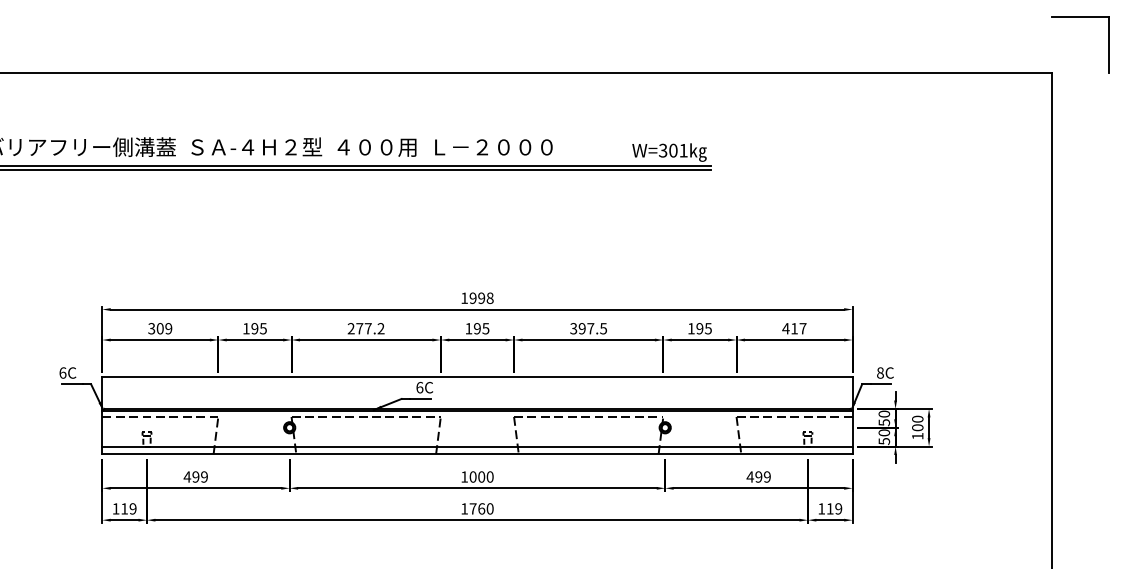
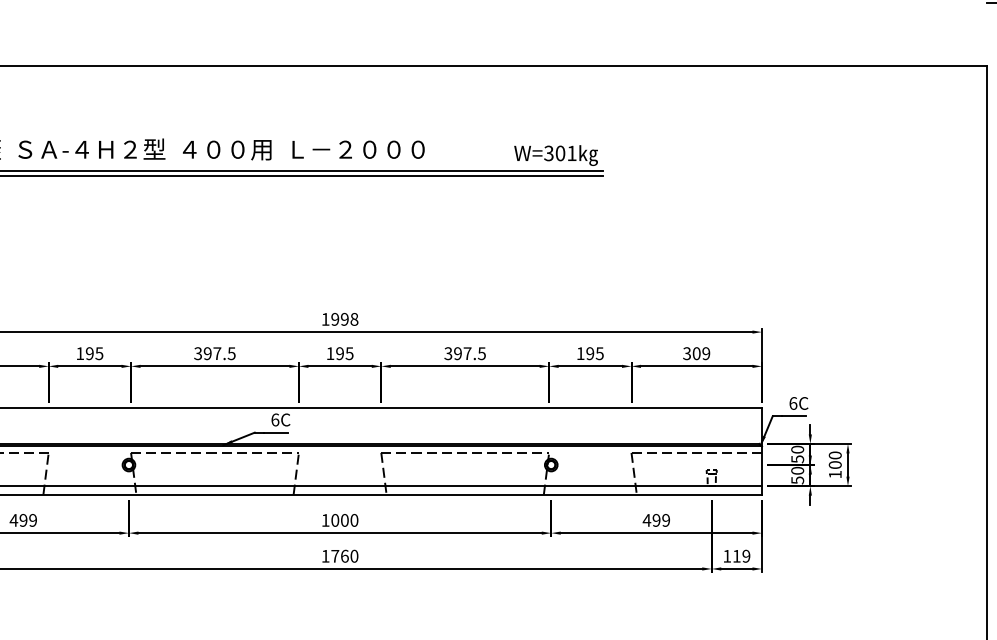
text: (365, 328) -> (214, 353), 277.2 -> 397.5
text: (794, 328) -> (696, 353), 417 -> 309
text: (880, 372) -> (793, 402), 8C -> 6C

